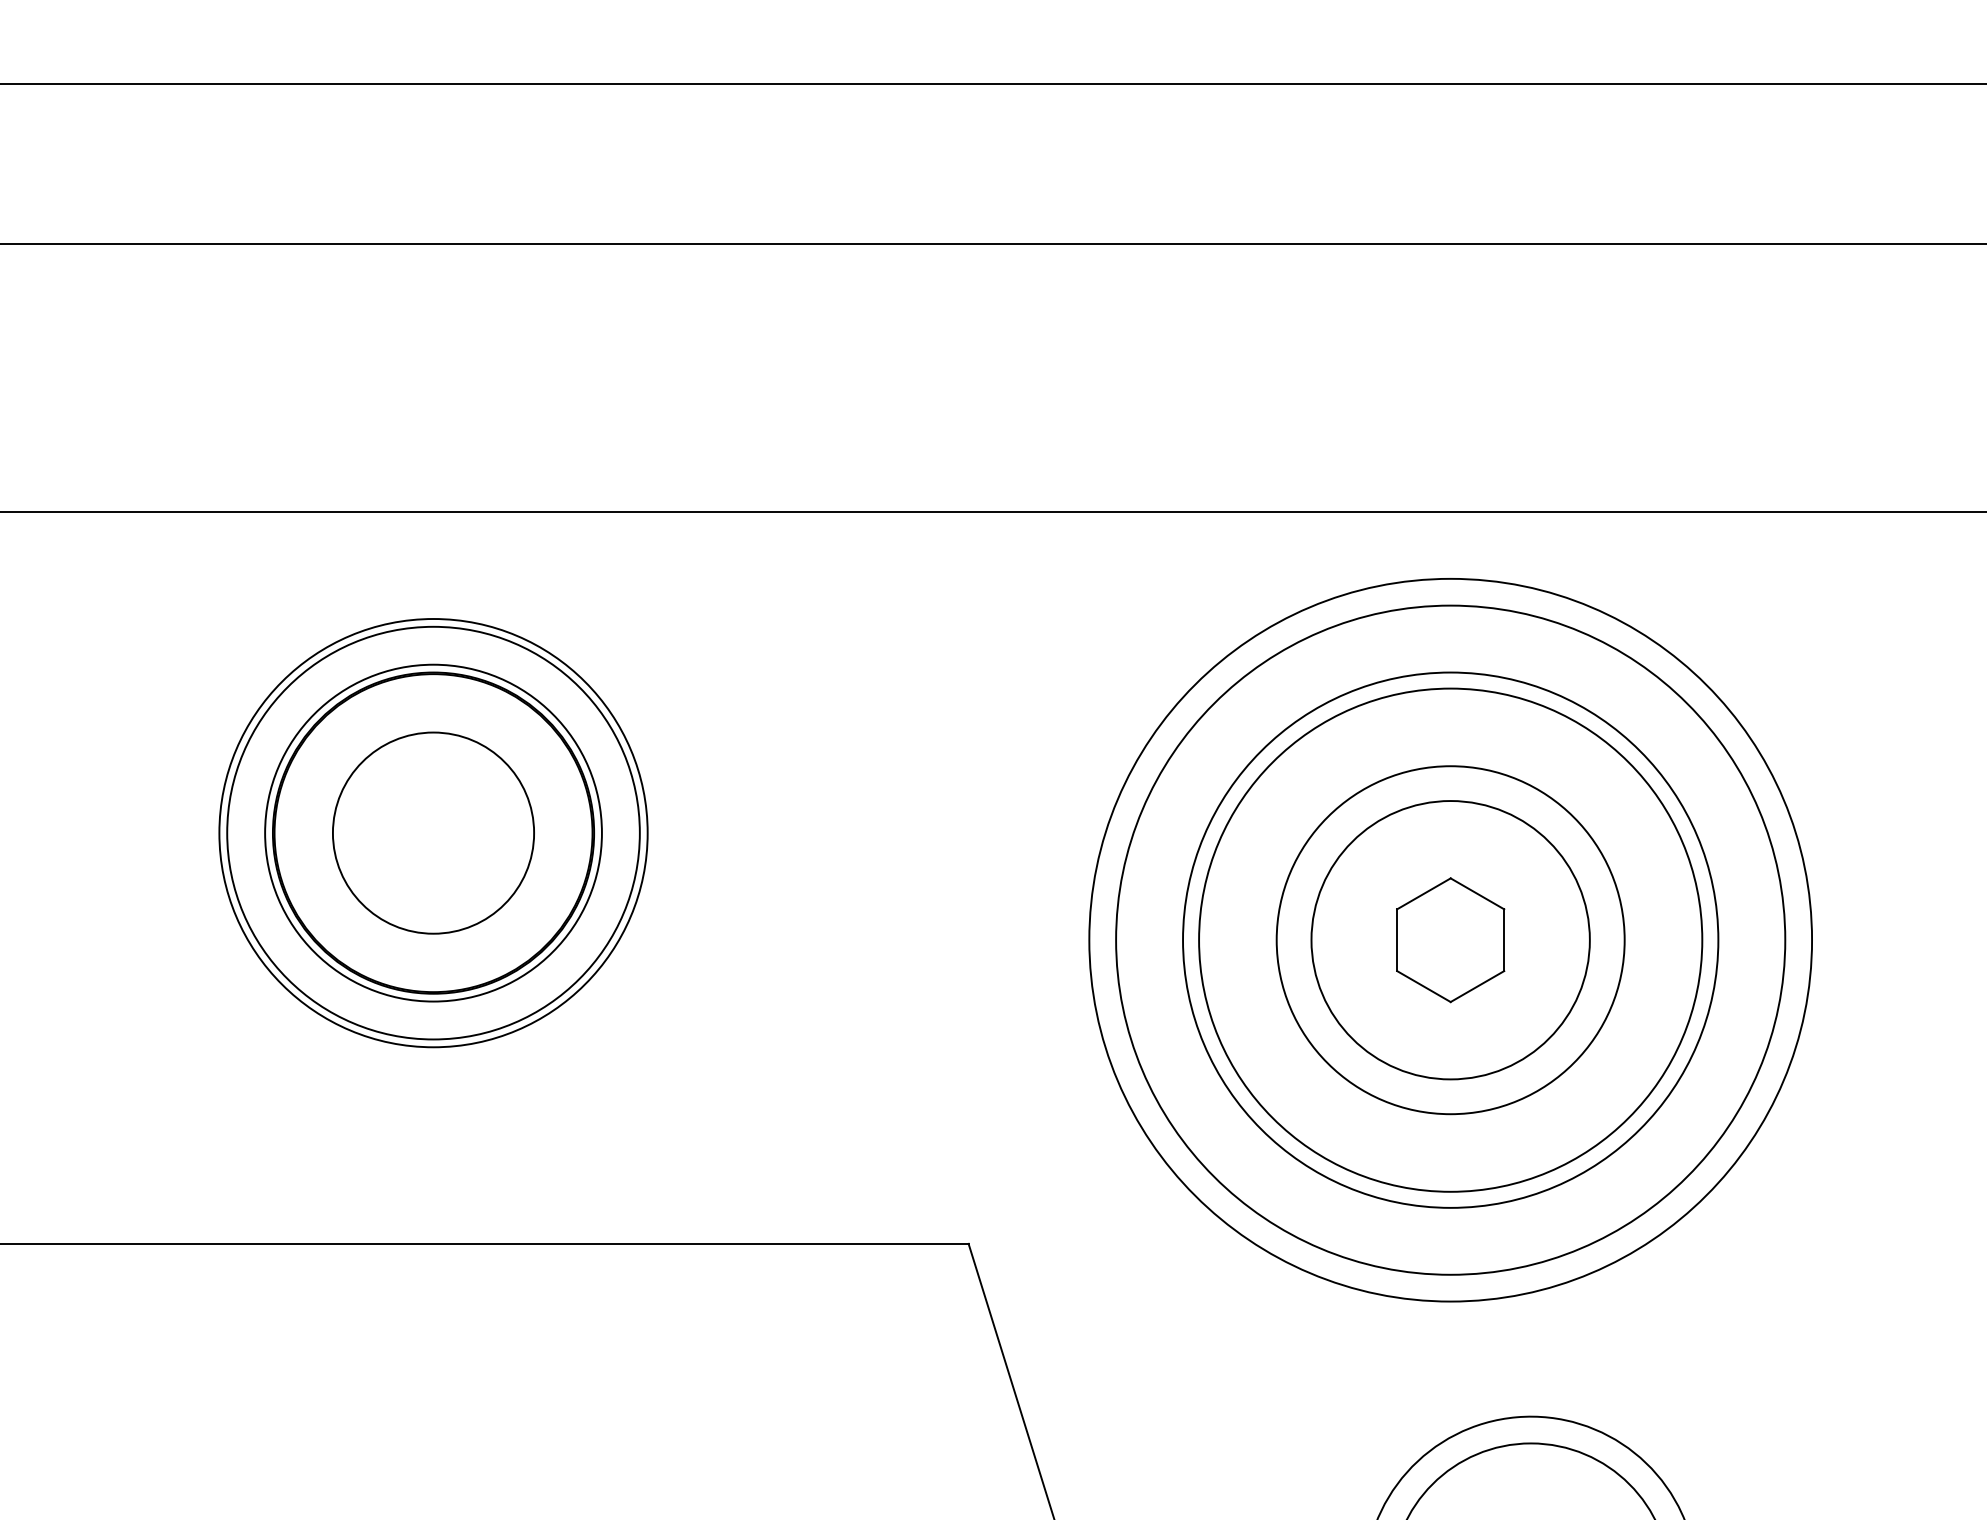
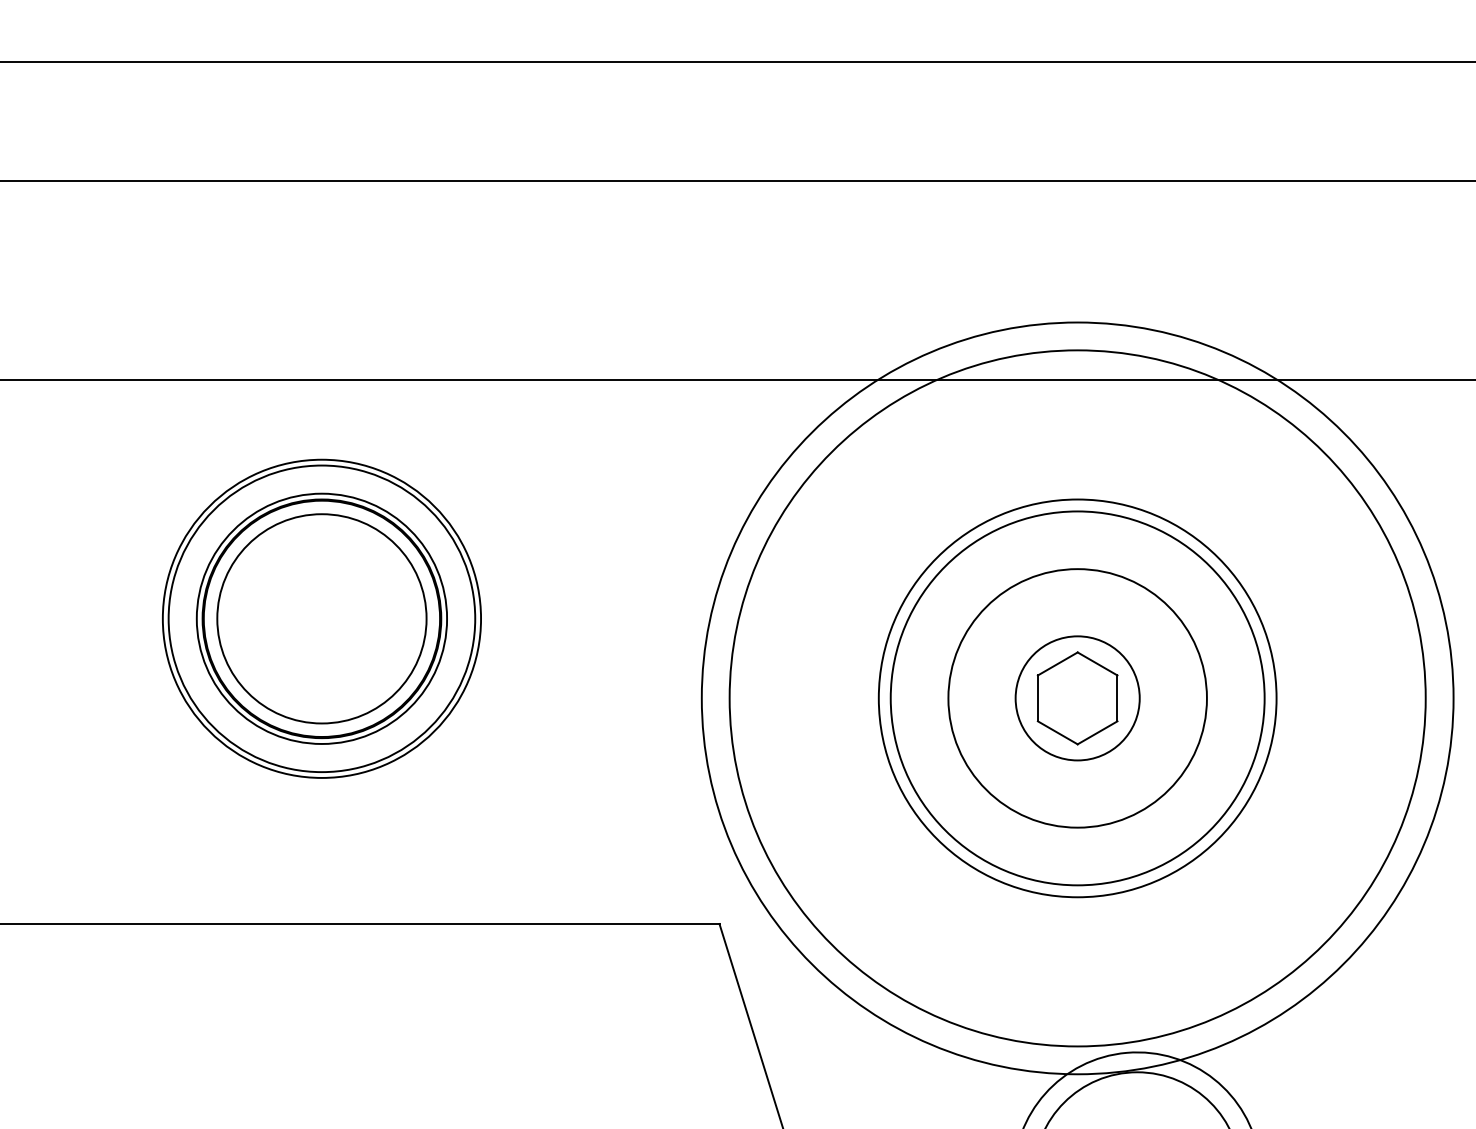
circle: (433, 832) -> (321, 618), size x1.4
circle: (1450, 939) -> (1077, 697), size x1.4
circle: (1450, 939) -> (1077, 697), size x1.4
circle: (1450, 940) -> (1077, 698), size x0.6

